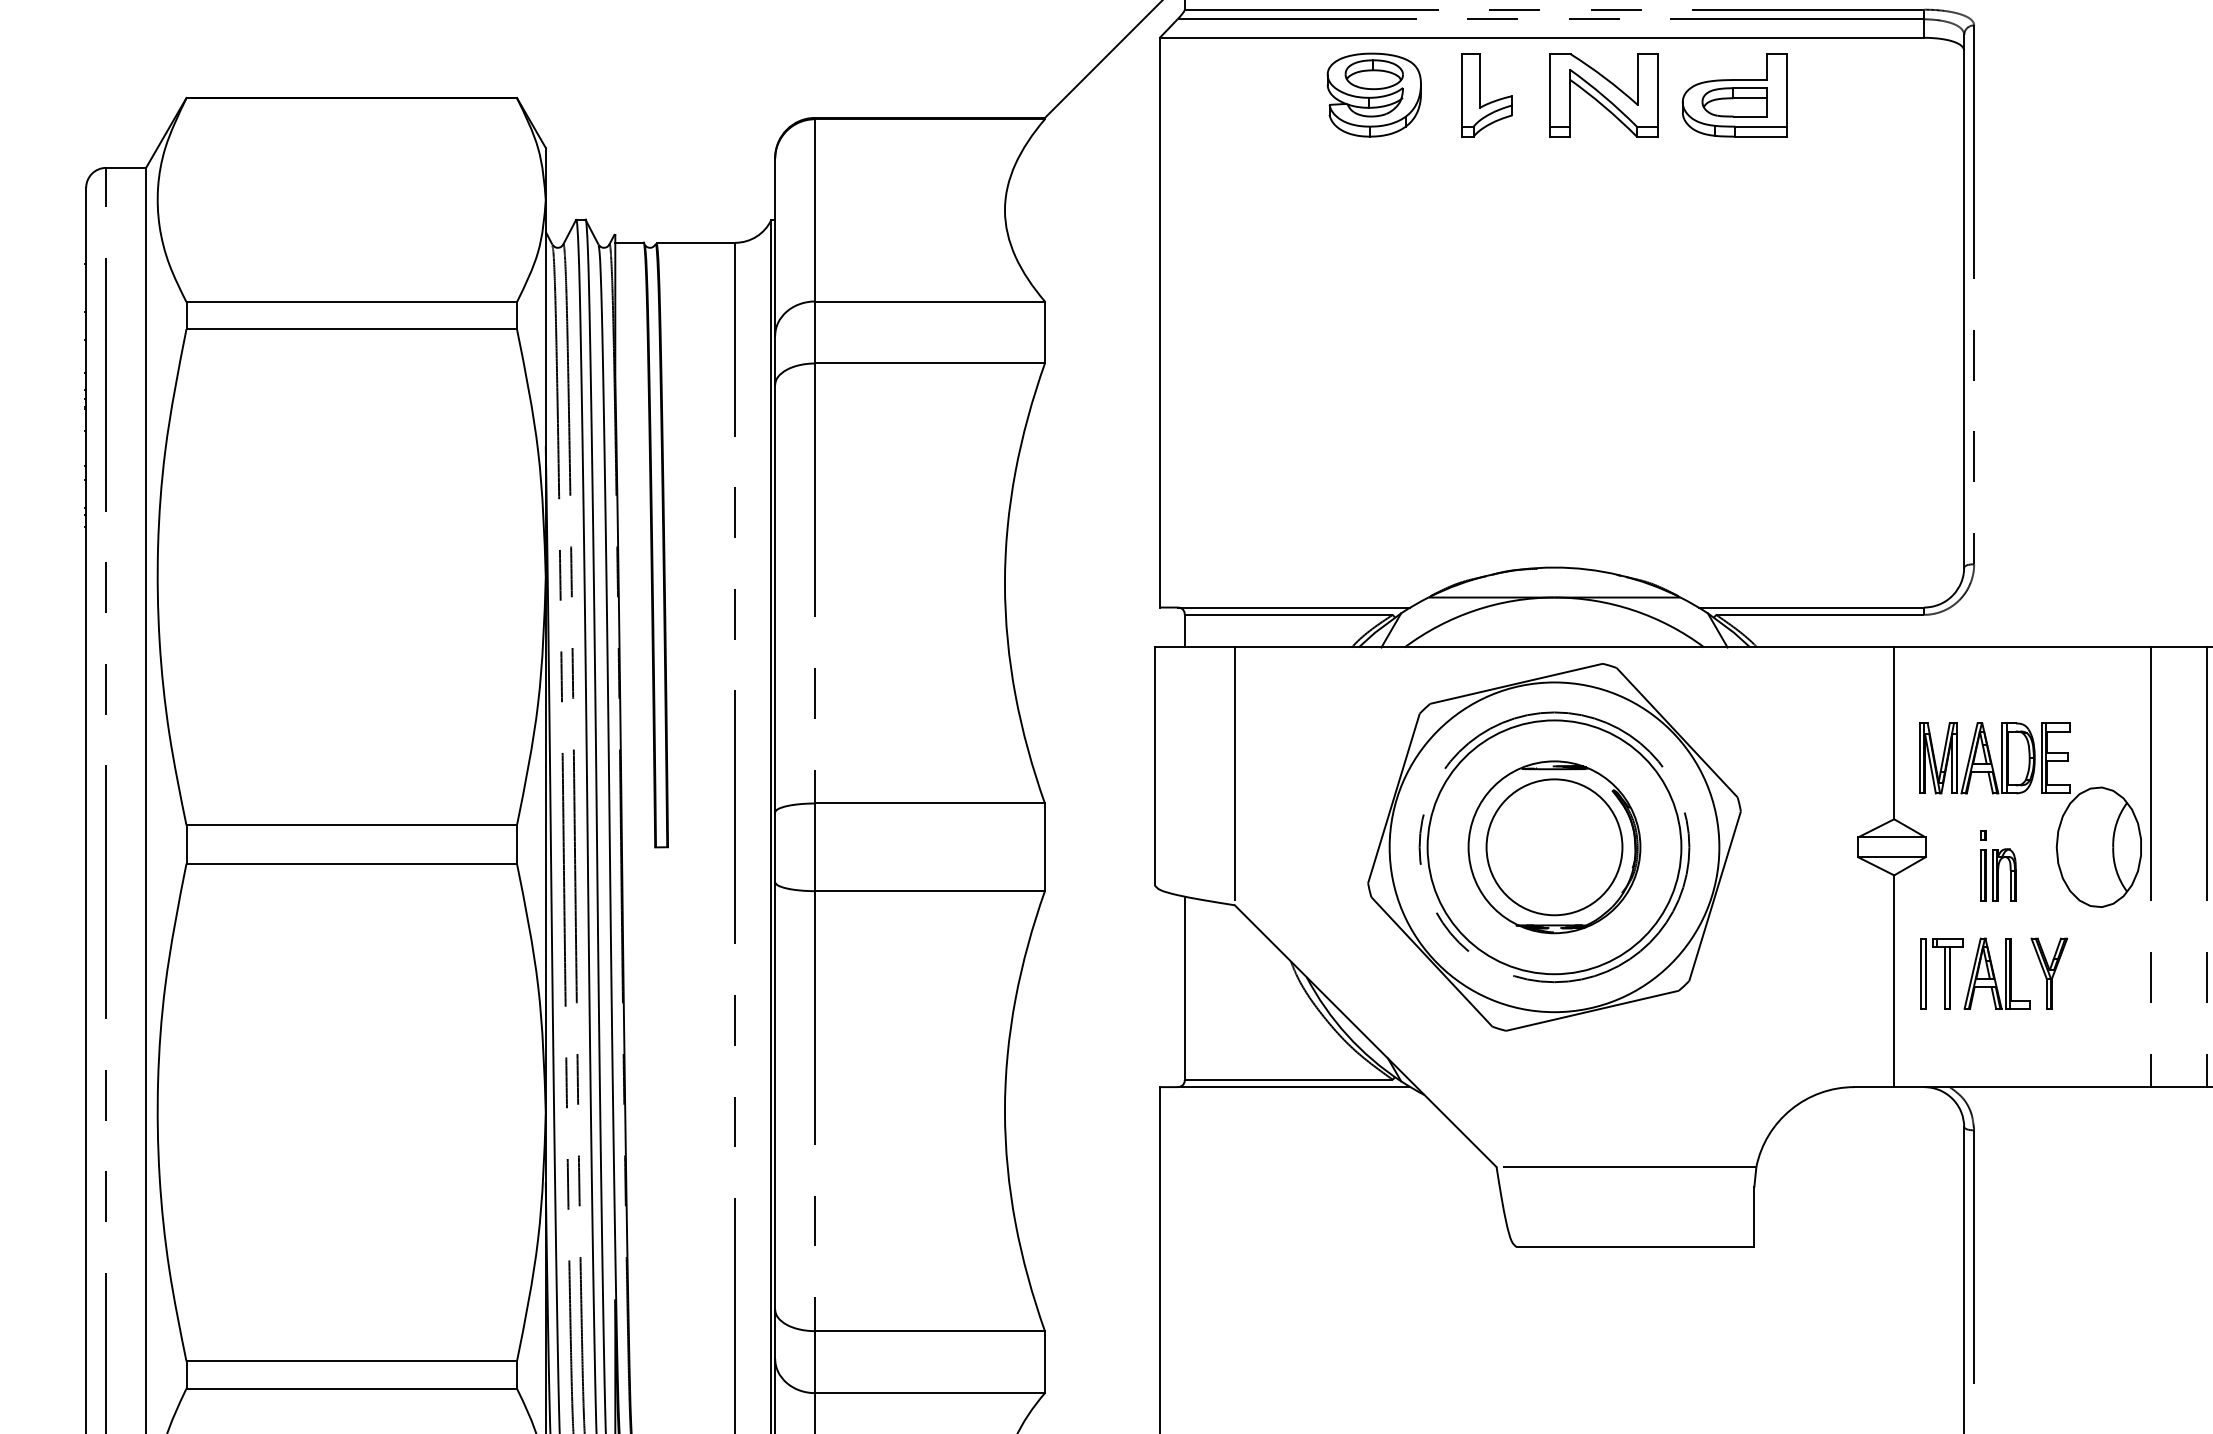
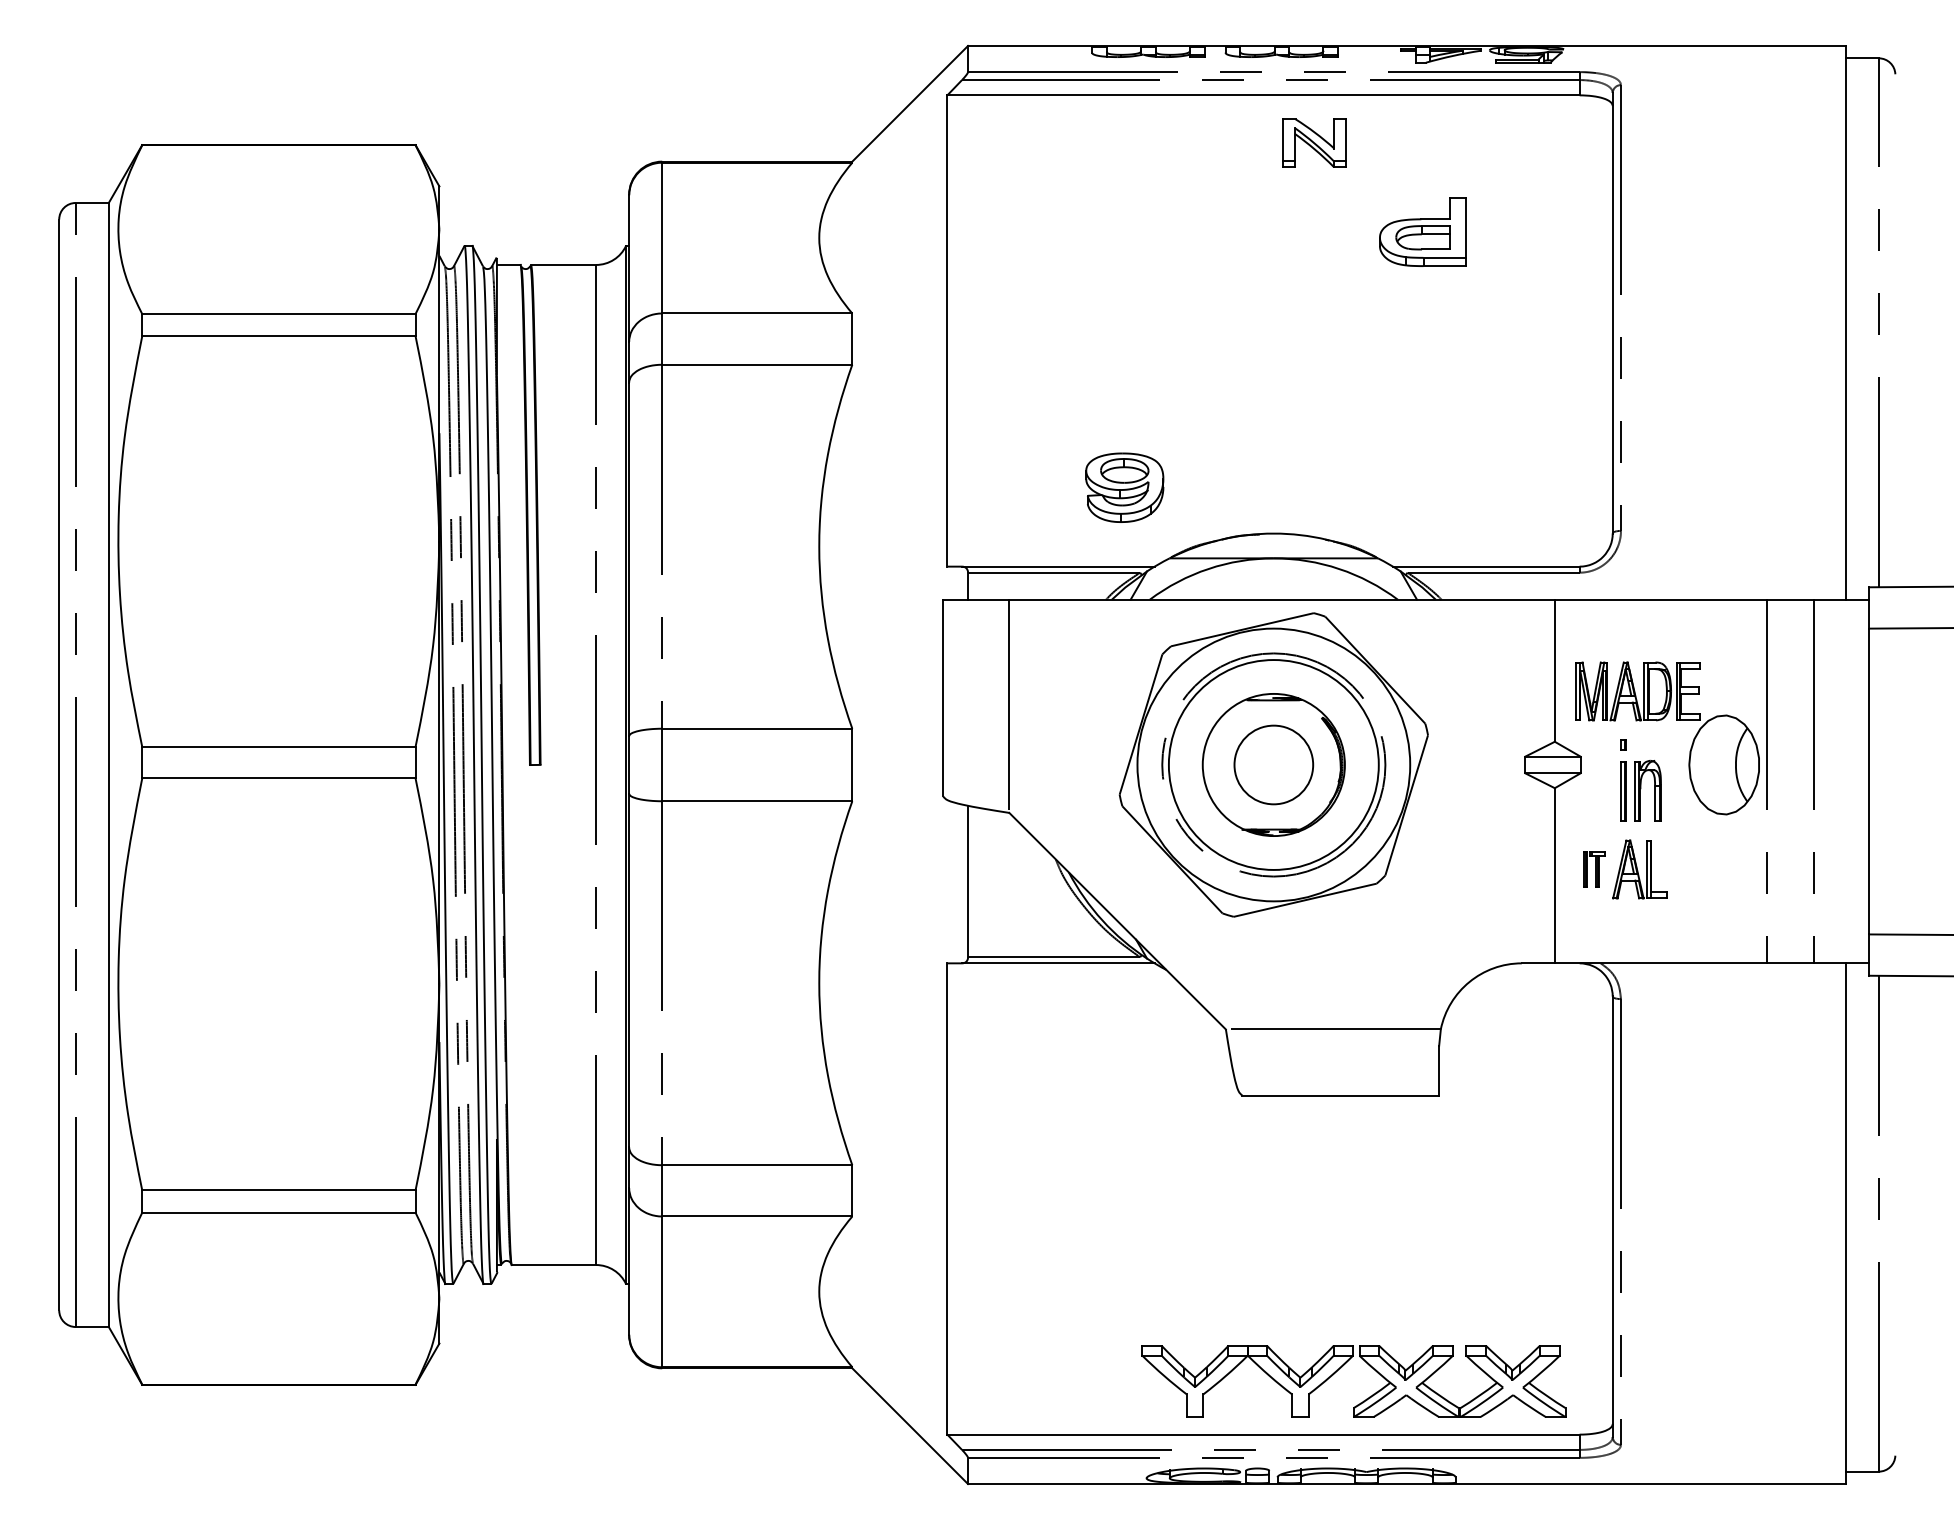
part: (1373, 94) -> (1124, 487), moved
part: (1487, 94) -> (1218, 142), removed
part: (1603, 94) -> (1314, 142), size x0.7
part: (1734, 94) -> (1422, 231), moved
circle: (1554, 846) -> (1273, 764), size x0.7
part: (1998, 866) -> (1641, 780), size x1.4
part: (2048, 972) -> (1682, 868), removed
part: (1942, 973) -> (1594, 869), size x0.6

